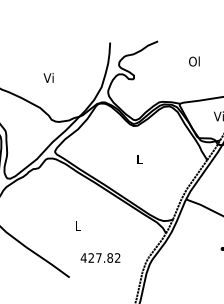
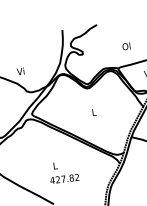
text: (194, 61) -> (126, 46), moved
text: (48, 77) -> (20, 71), moved
text: (100, 257) -> (64, 178), moved

